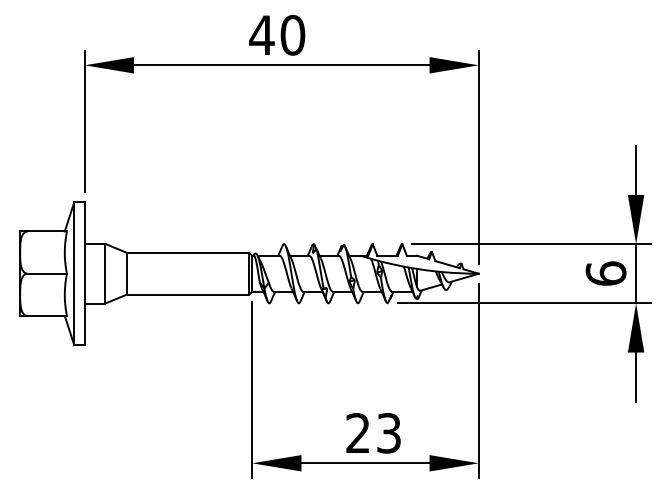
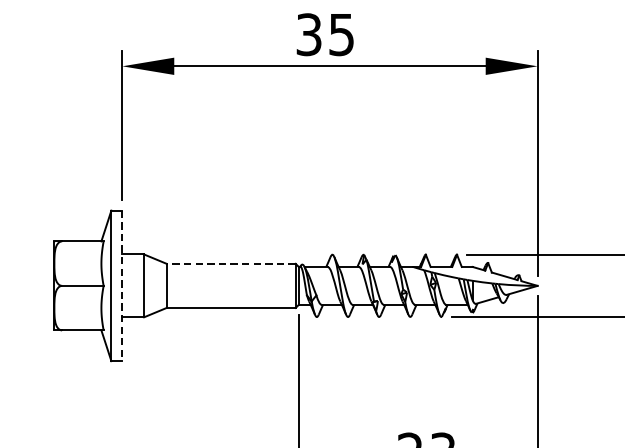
text: (277, 35) -> (325, 34), 40 -> 35
line: (187, 252) -> (230, 263), solid -> dashed
line: (84, 274) -> (122, 286), solid -> dashed

